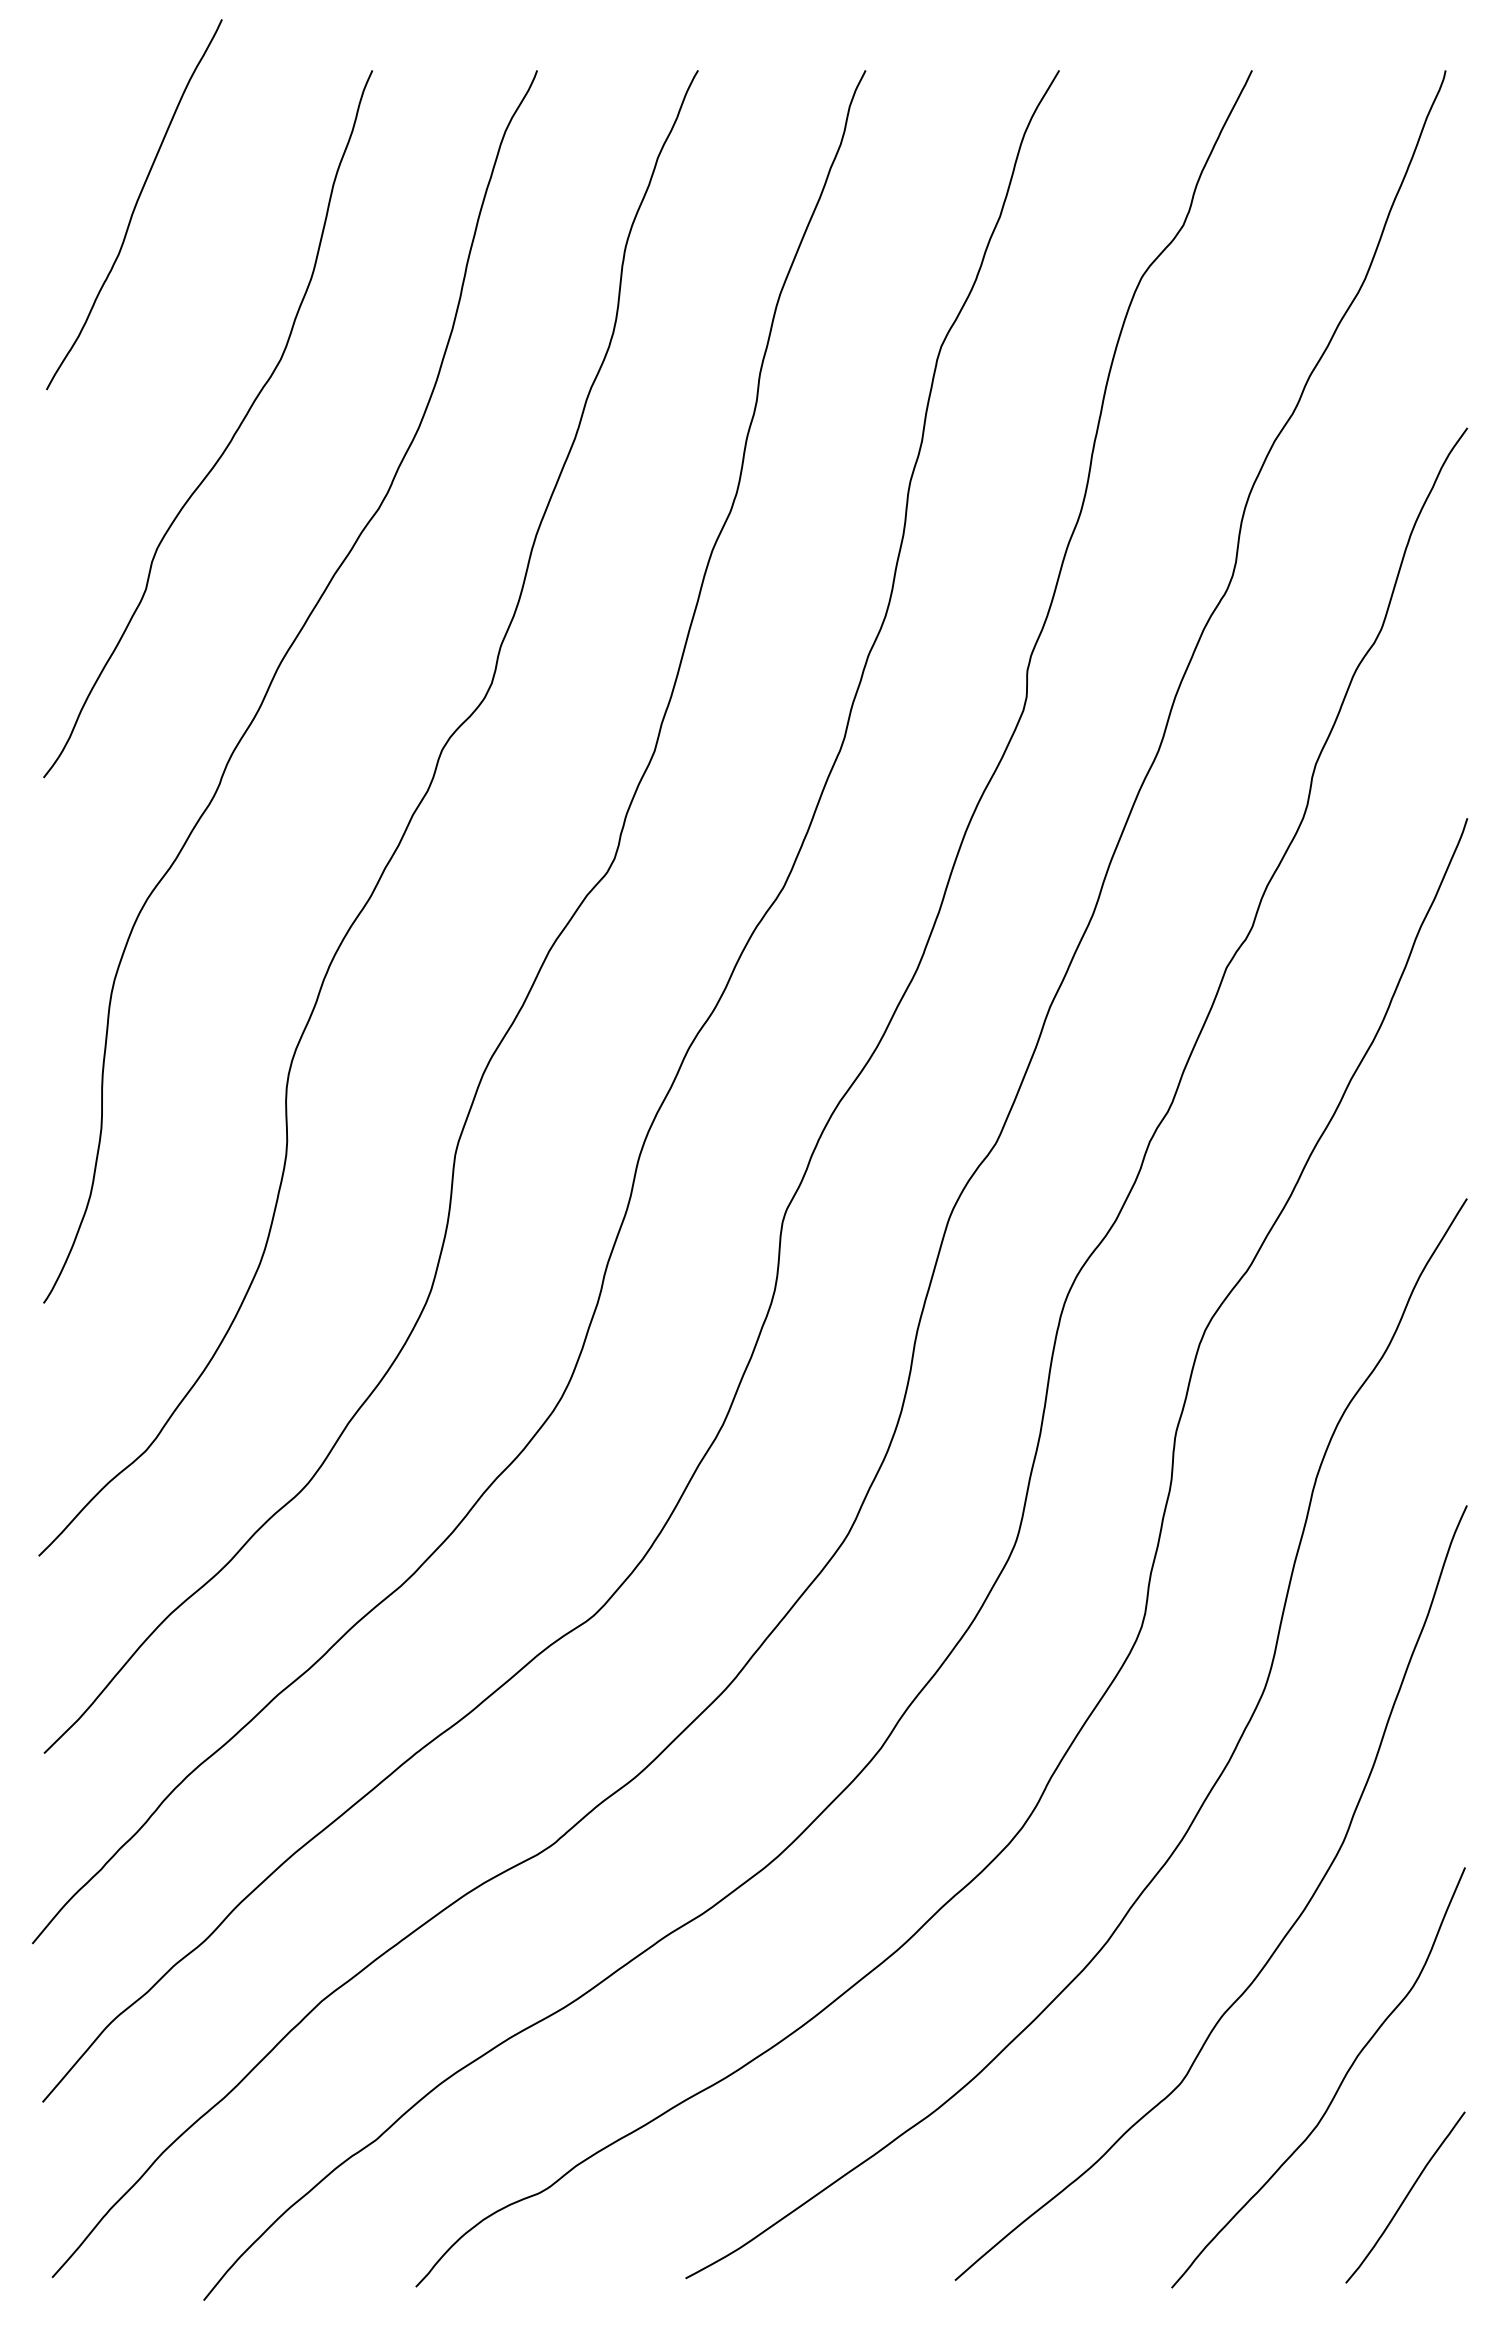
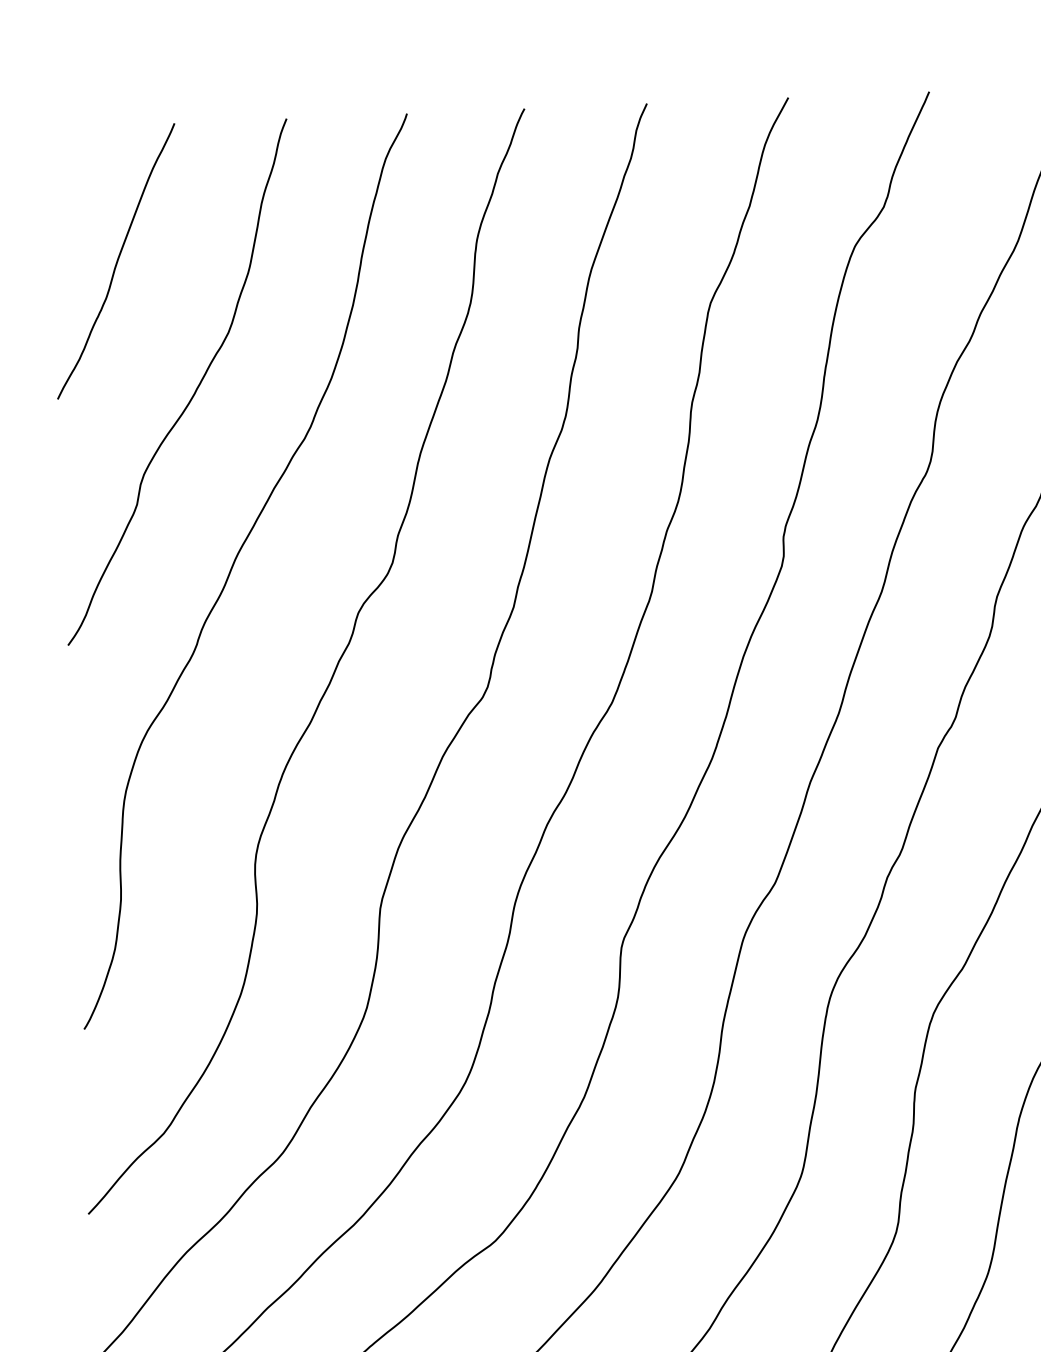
curve: (135, 204) -> (117, 261), moved

